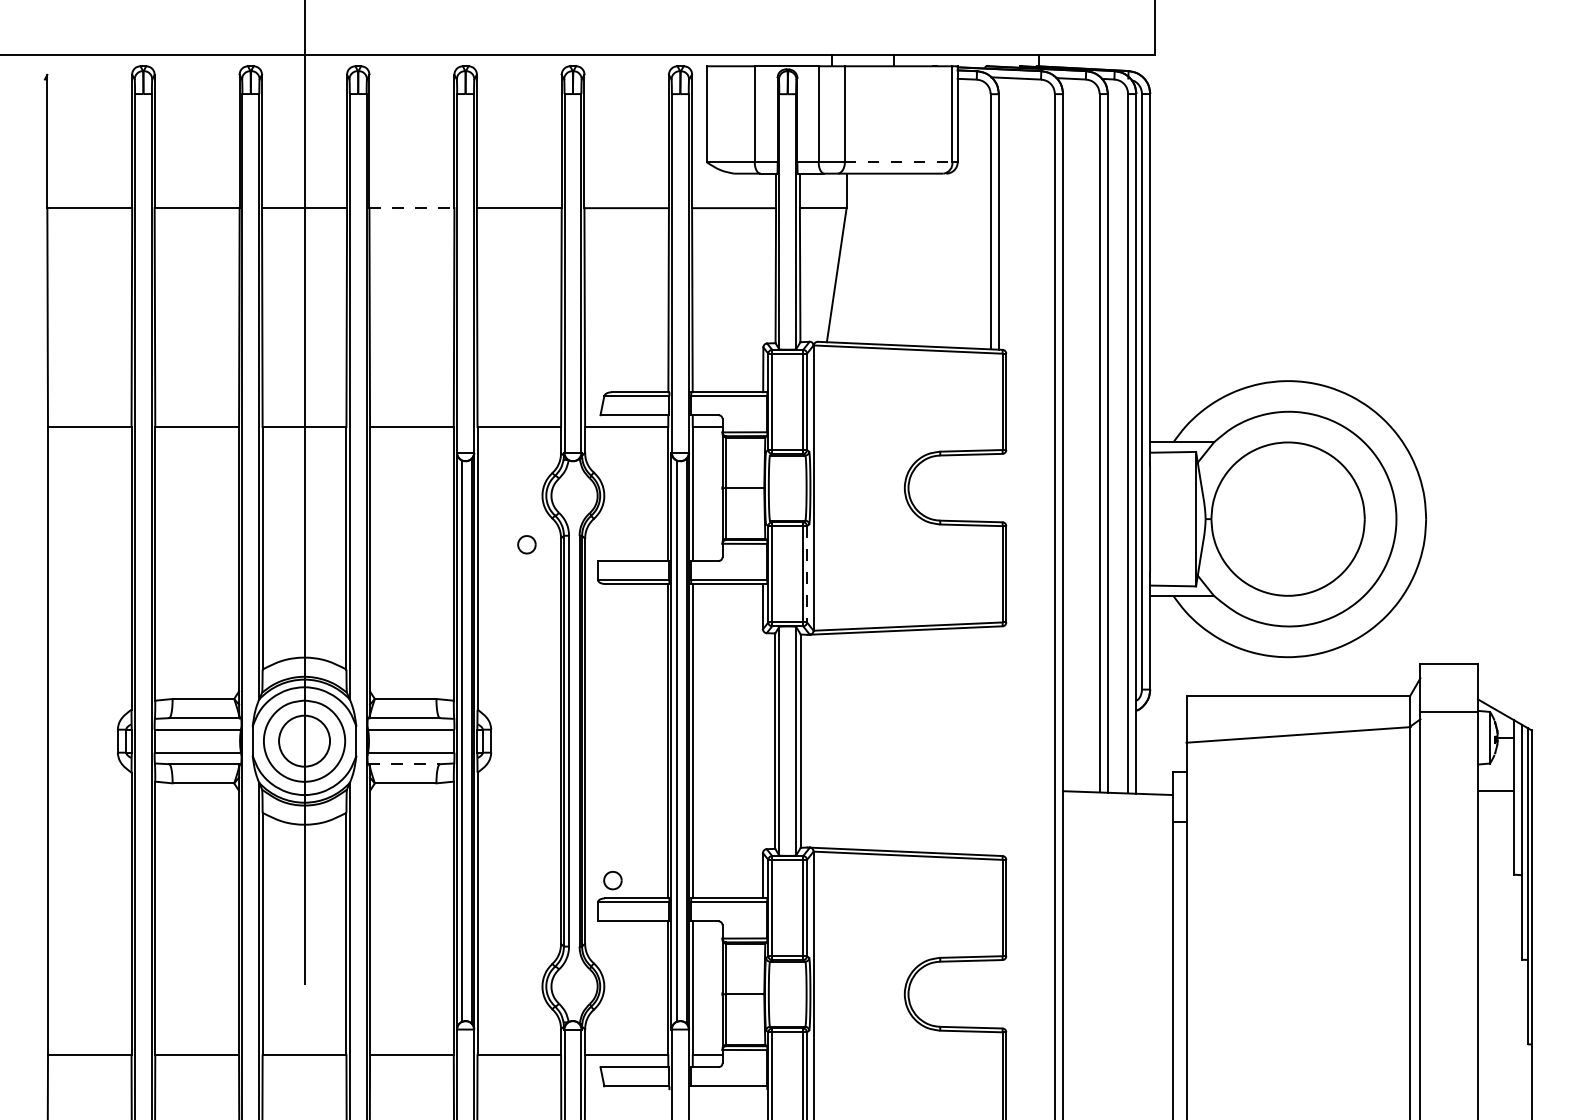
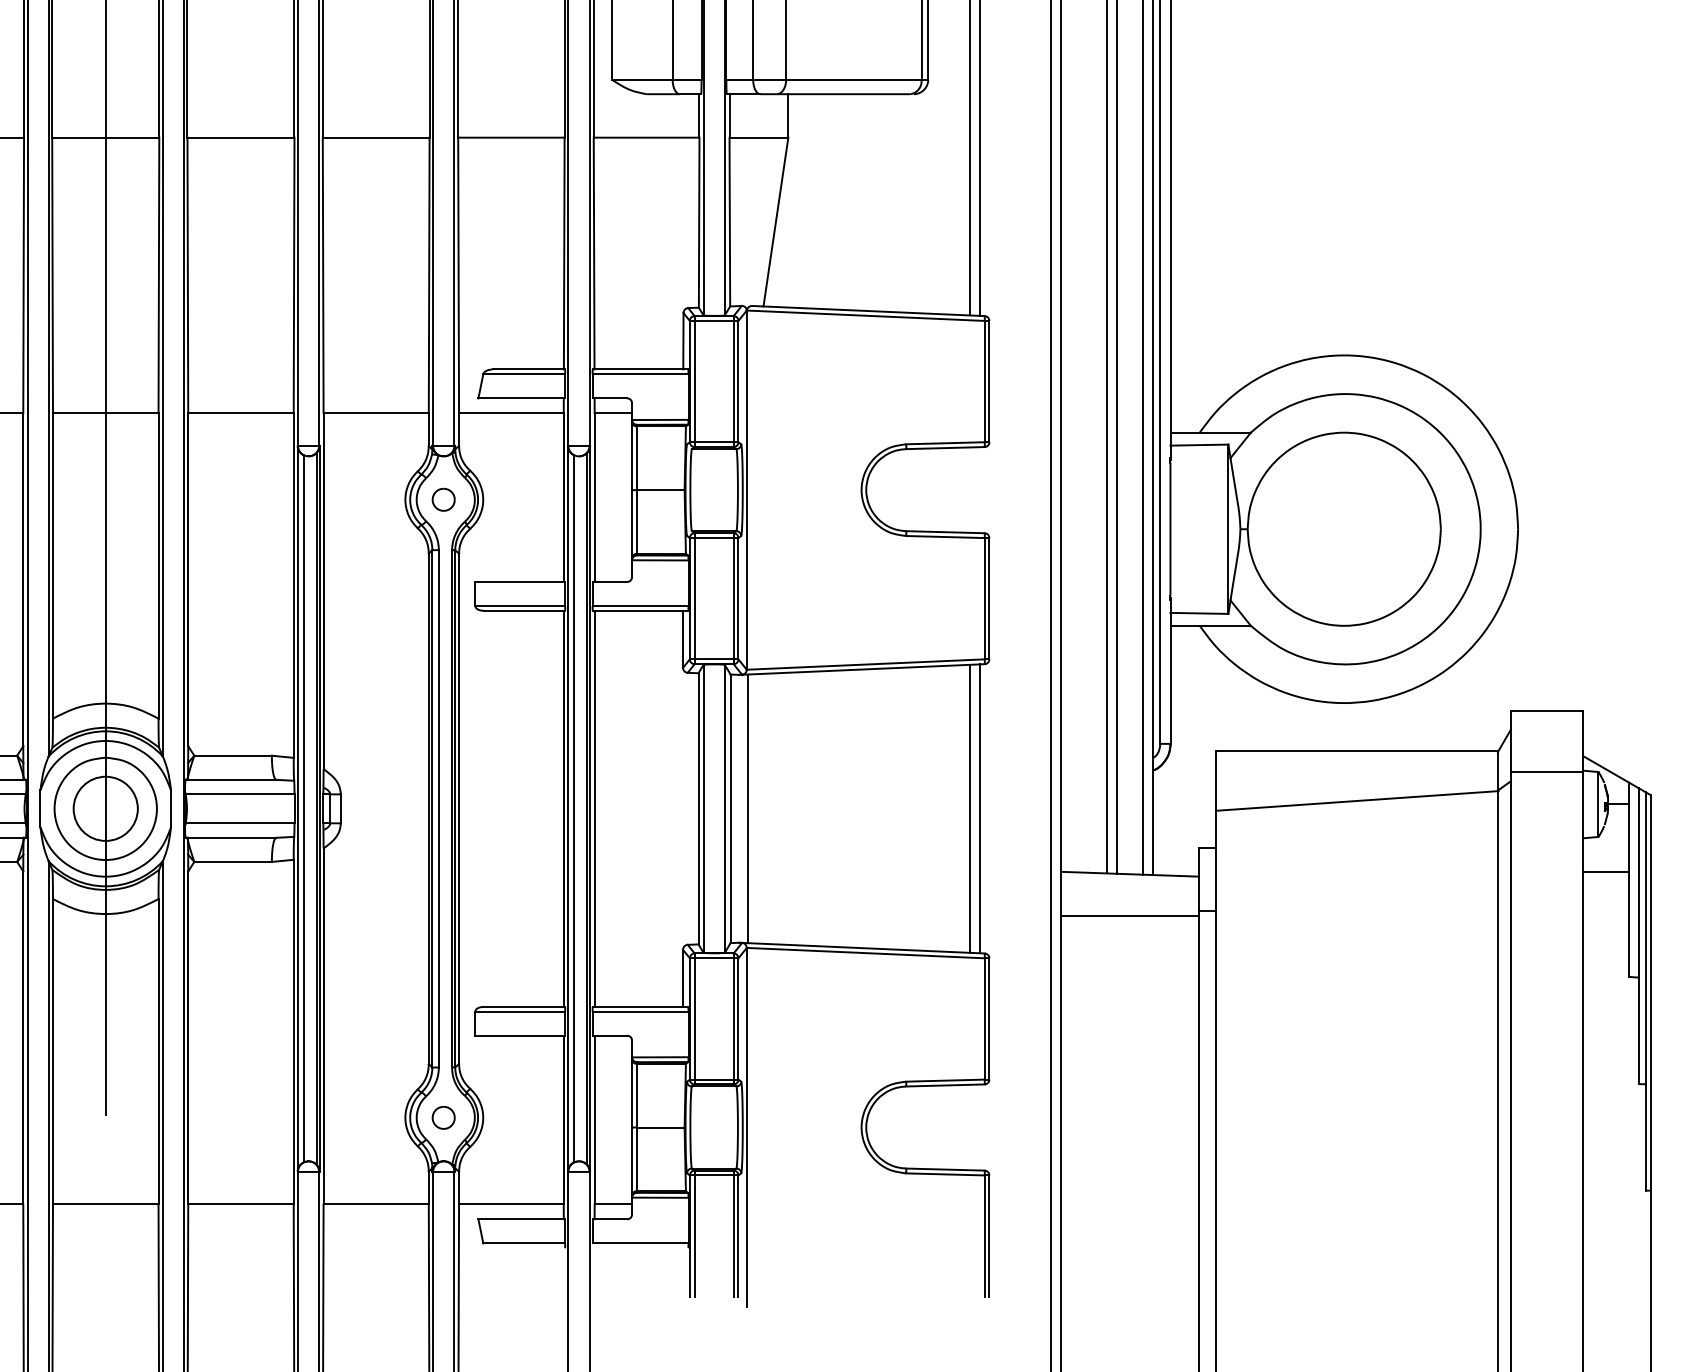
line: (898, 162) -> (853, 80), dashed -> solid
line: (412, 208) -> (241, 138), dashed -> solid
part: (526, 544) -> (443, 499), moved
line: (807, 574) -> (739, 598), dashed -> solid
line: (814, 740) -> (747, 807), added
line: (990, 740) -> (969, 807), added
line: (998, 740) -> (979, 807), added
line: (404, 764) -> (231, 838), dashed -> solid
line: (1117, 825) -> (1129, 915), added
part: (612, 880) -> (443, 1117), moved

